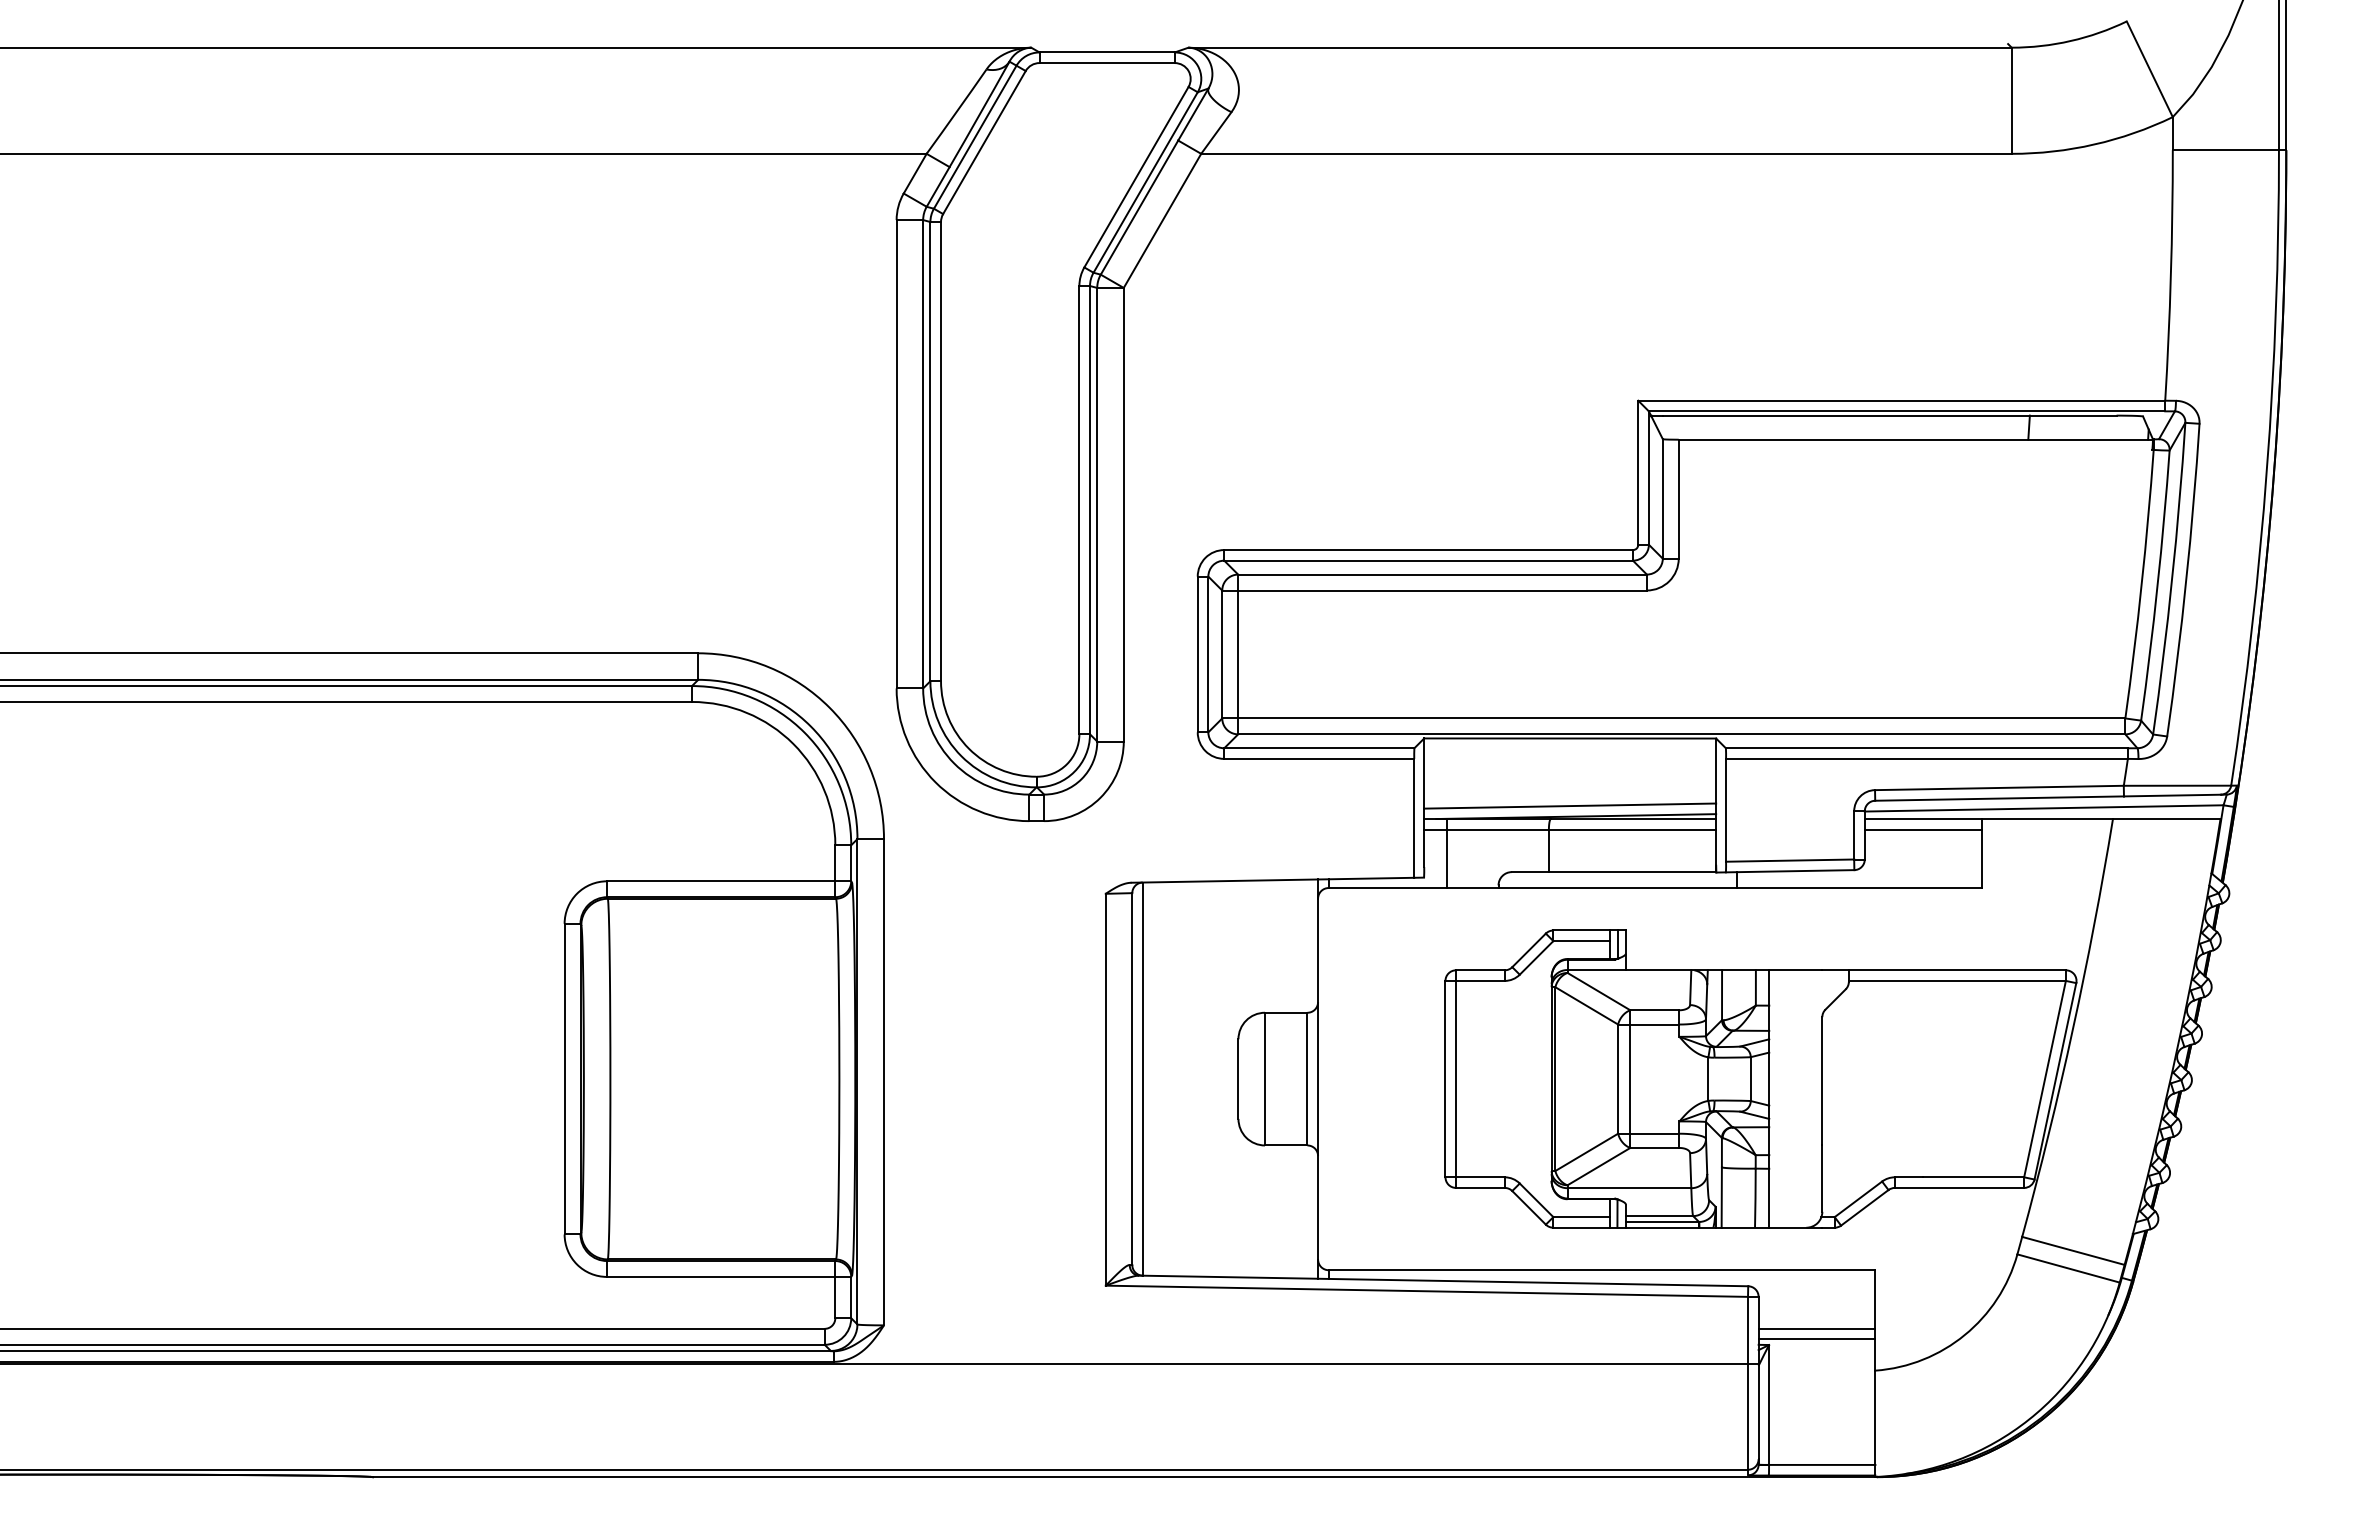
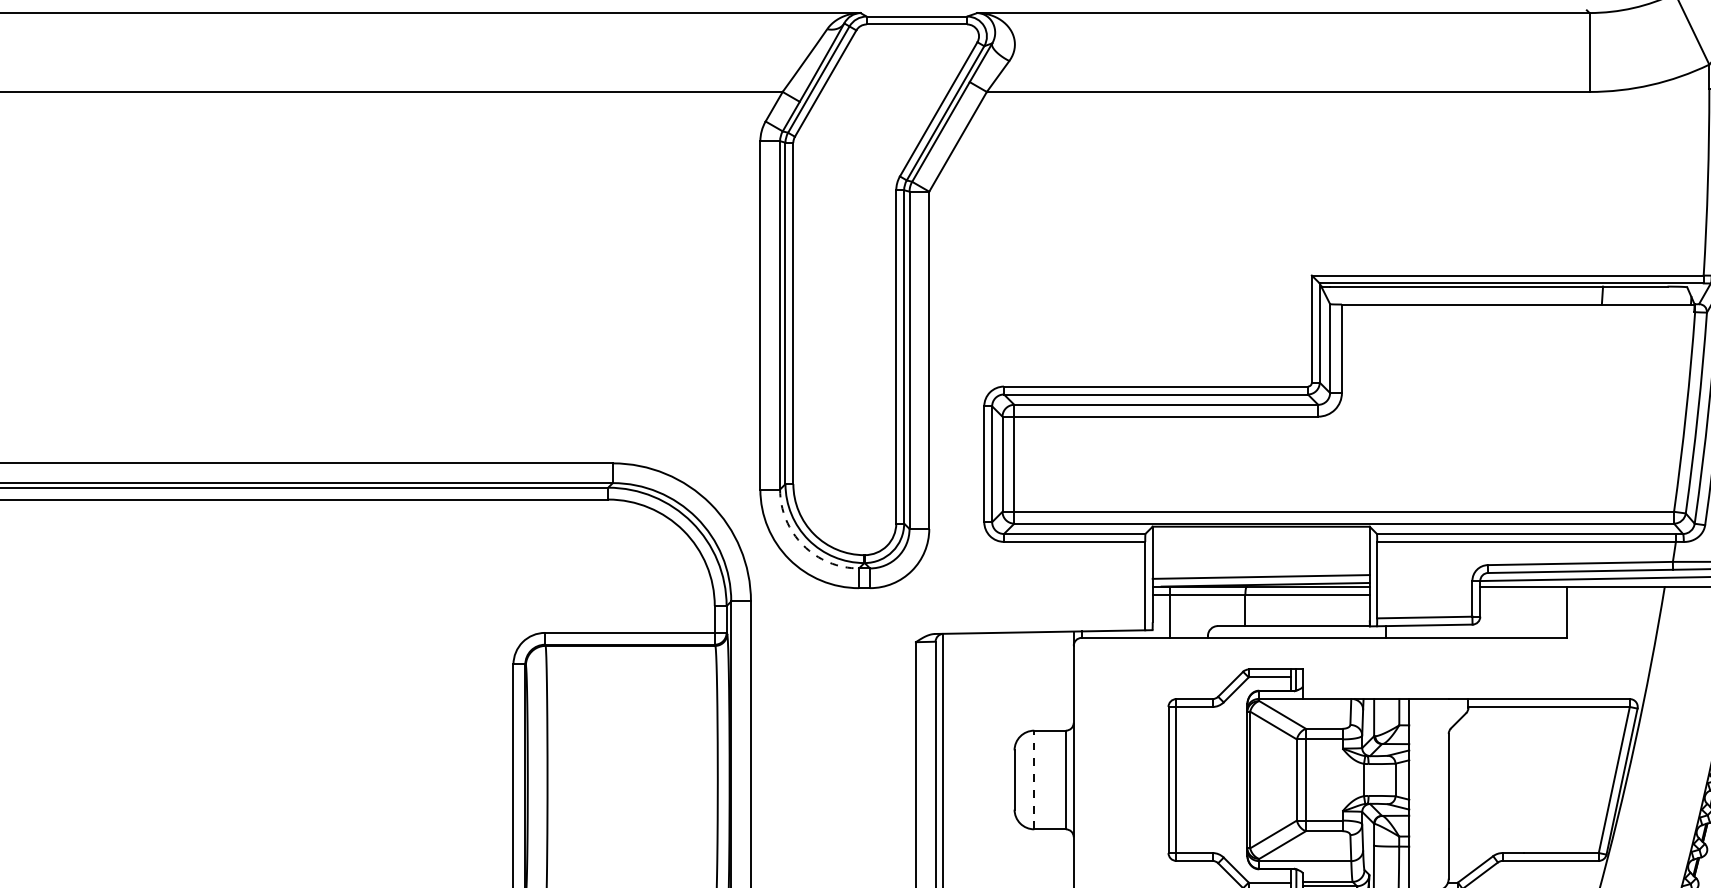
arc: (954, 763) -> (803, 545), solid -> dashed
line: (1922, 829) -> (1523, 594), removed
line: (1265, 1078) -> (1034, 779), solid -> dashed

